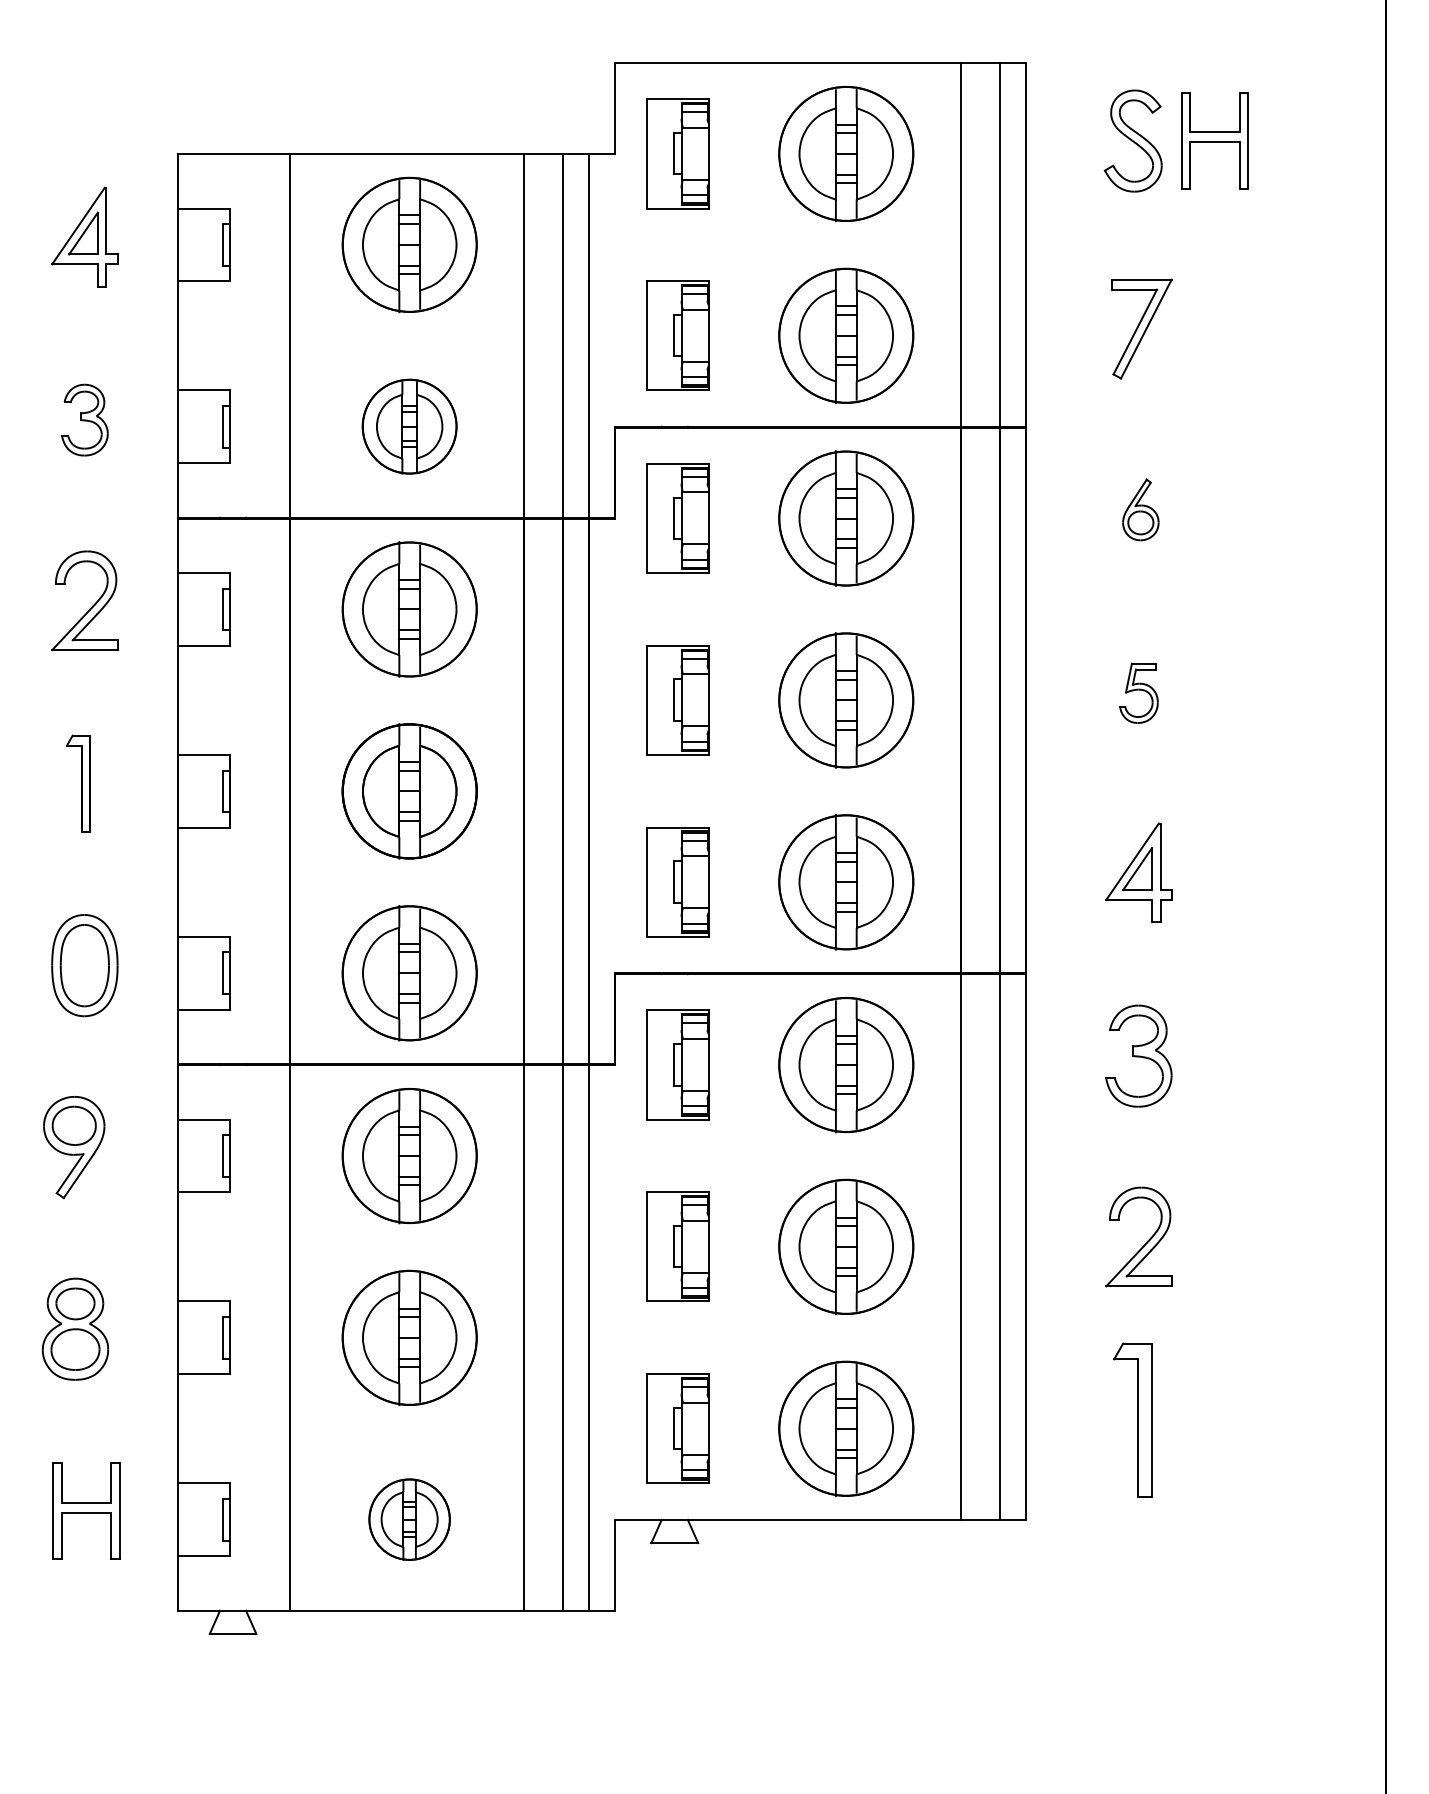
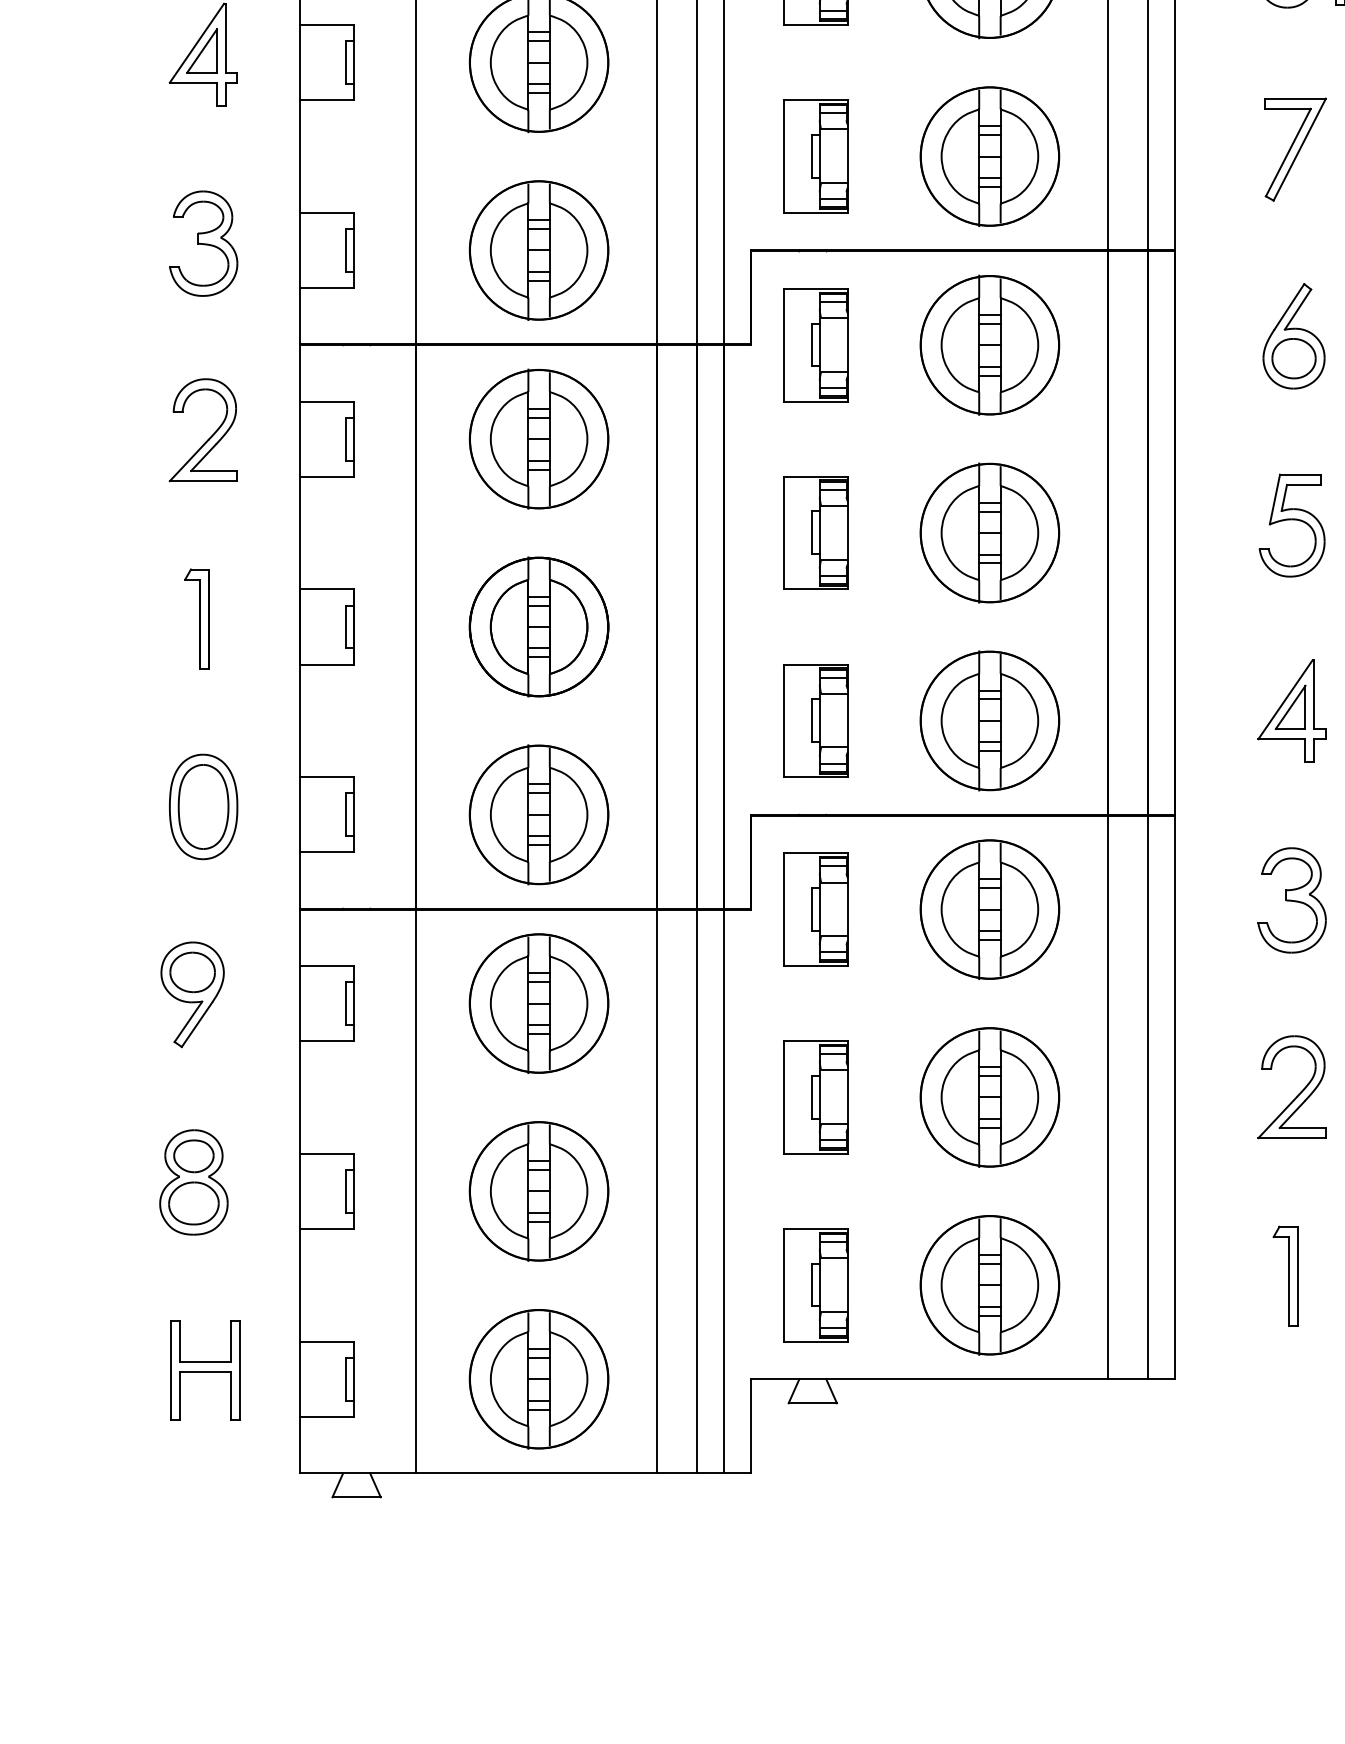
part: (84, 419) -> (203, 242), size x1.43
part: (409, 426) -> (538, 250), size x1.43
part: (1140, 509) -> (1293, 335), size x1.67
part: (1138, 693) -> (1291, 525), size x1.67
part: (1132, 1419) -> (1285, 1275), size x0.62
part: (409, 1519) -> (538, 1378), size x1.67

